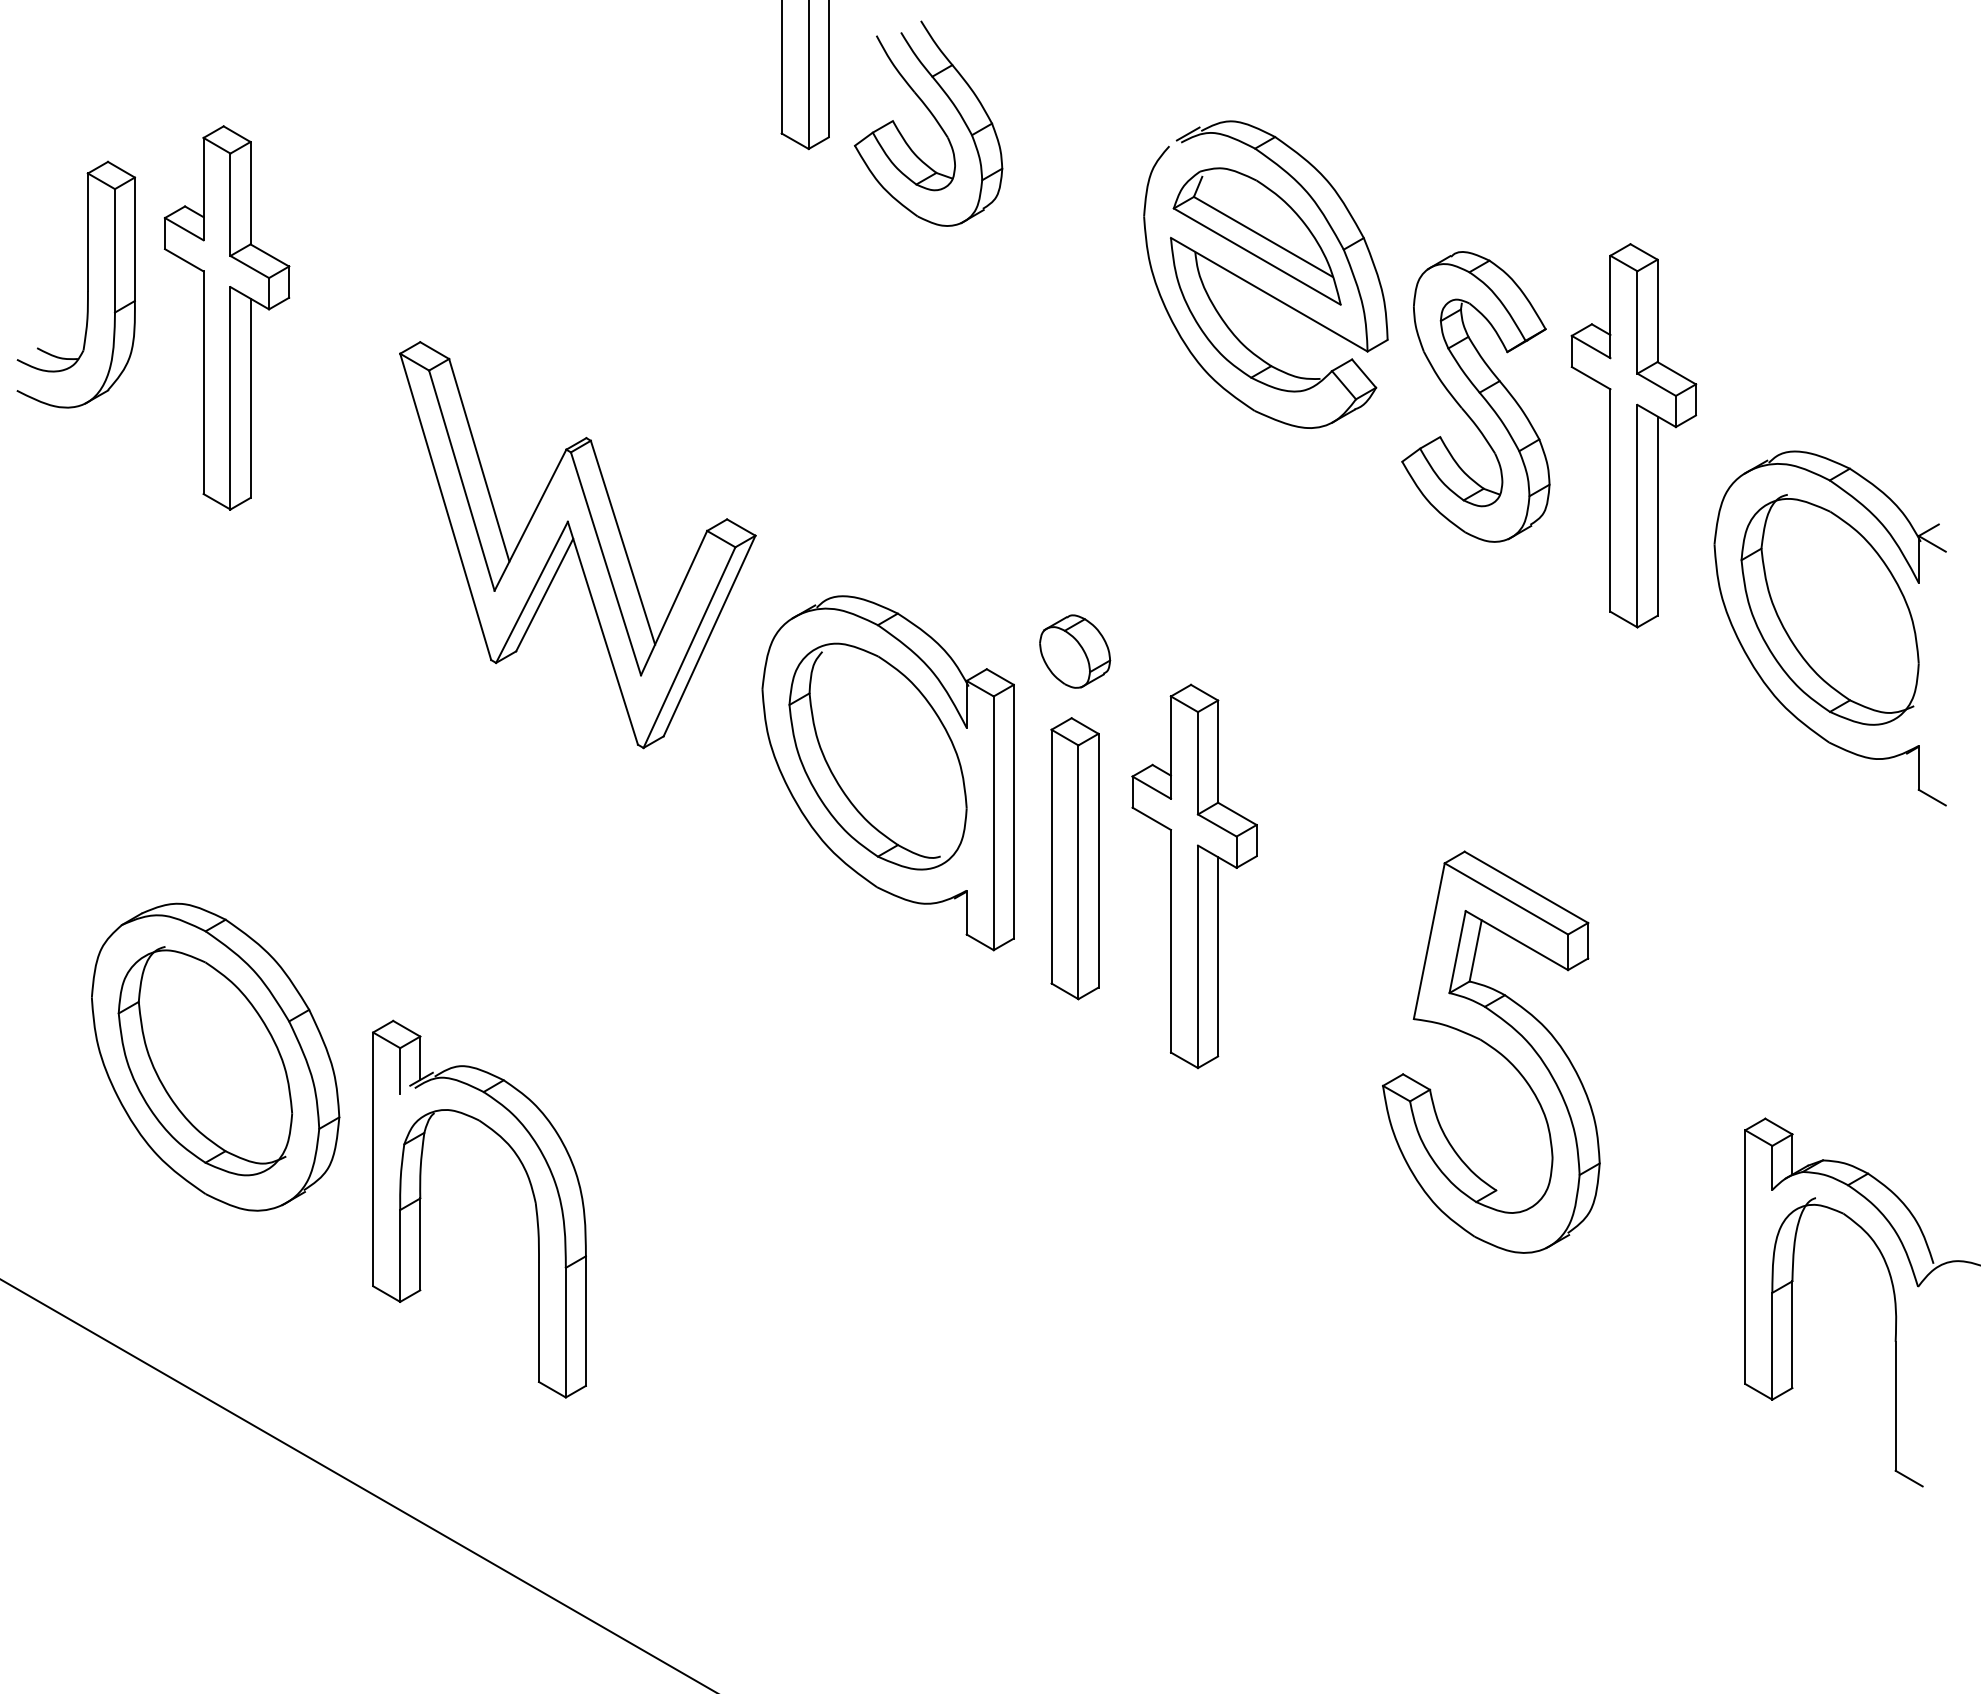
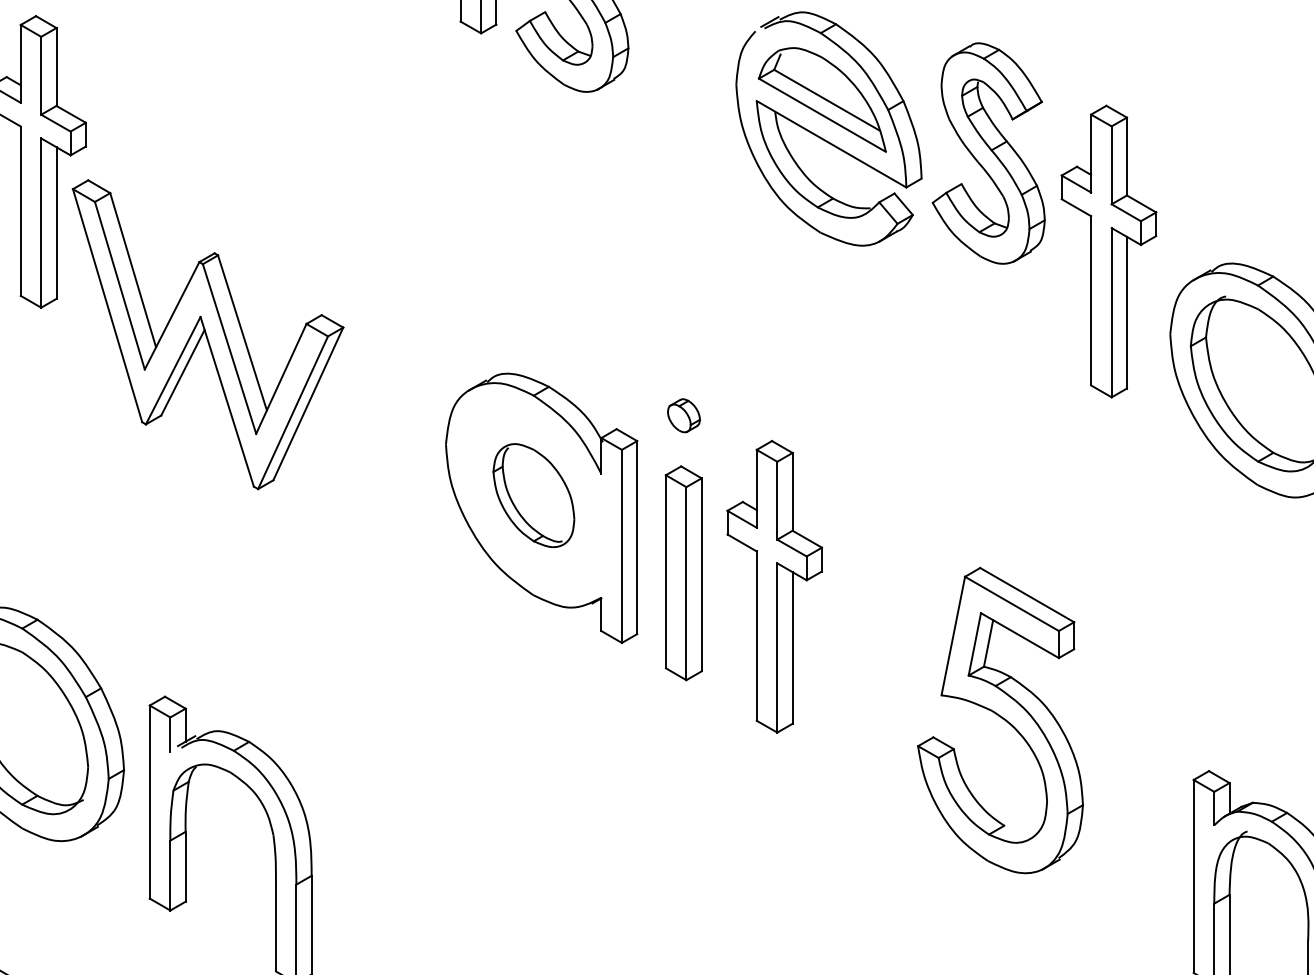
part: (1475, 396) -> (988, 153), moved
part: (577, 545) -> (207, 335), moved
part: (1075, 651) -> (684, 415), size x0.6
part: (877, 756) -> (533, 495), size x0.6

